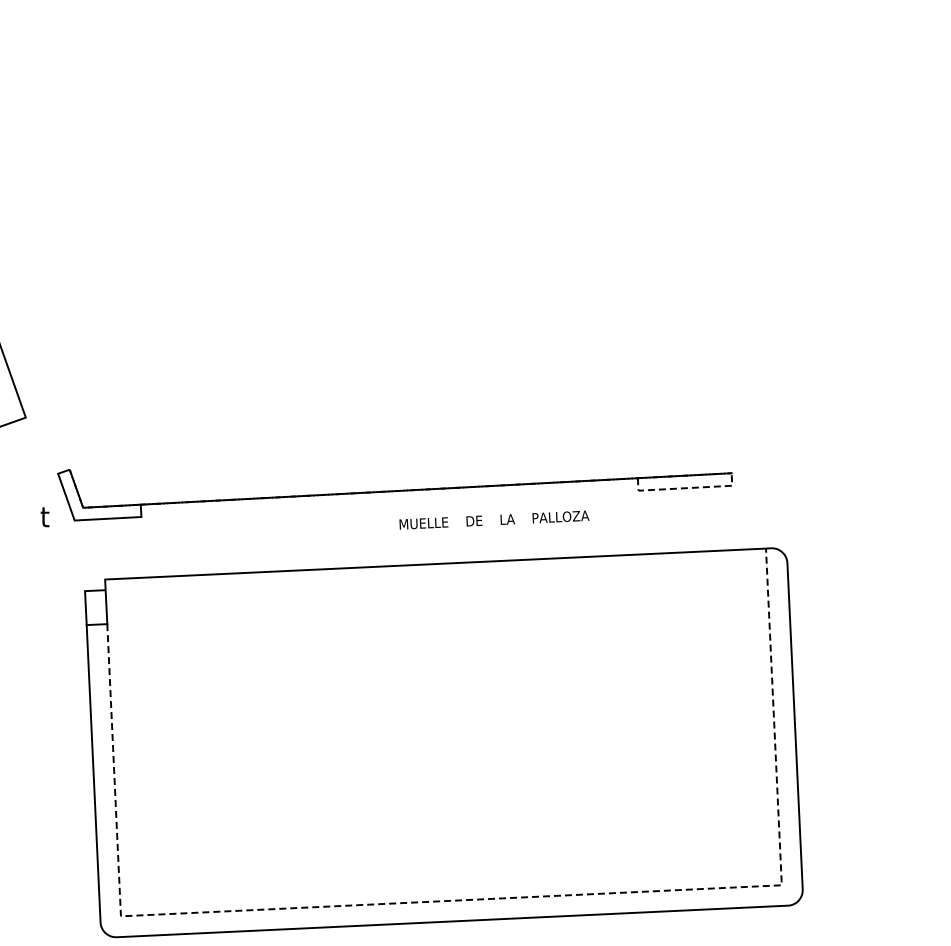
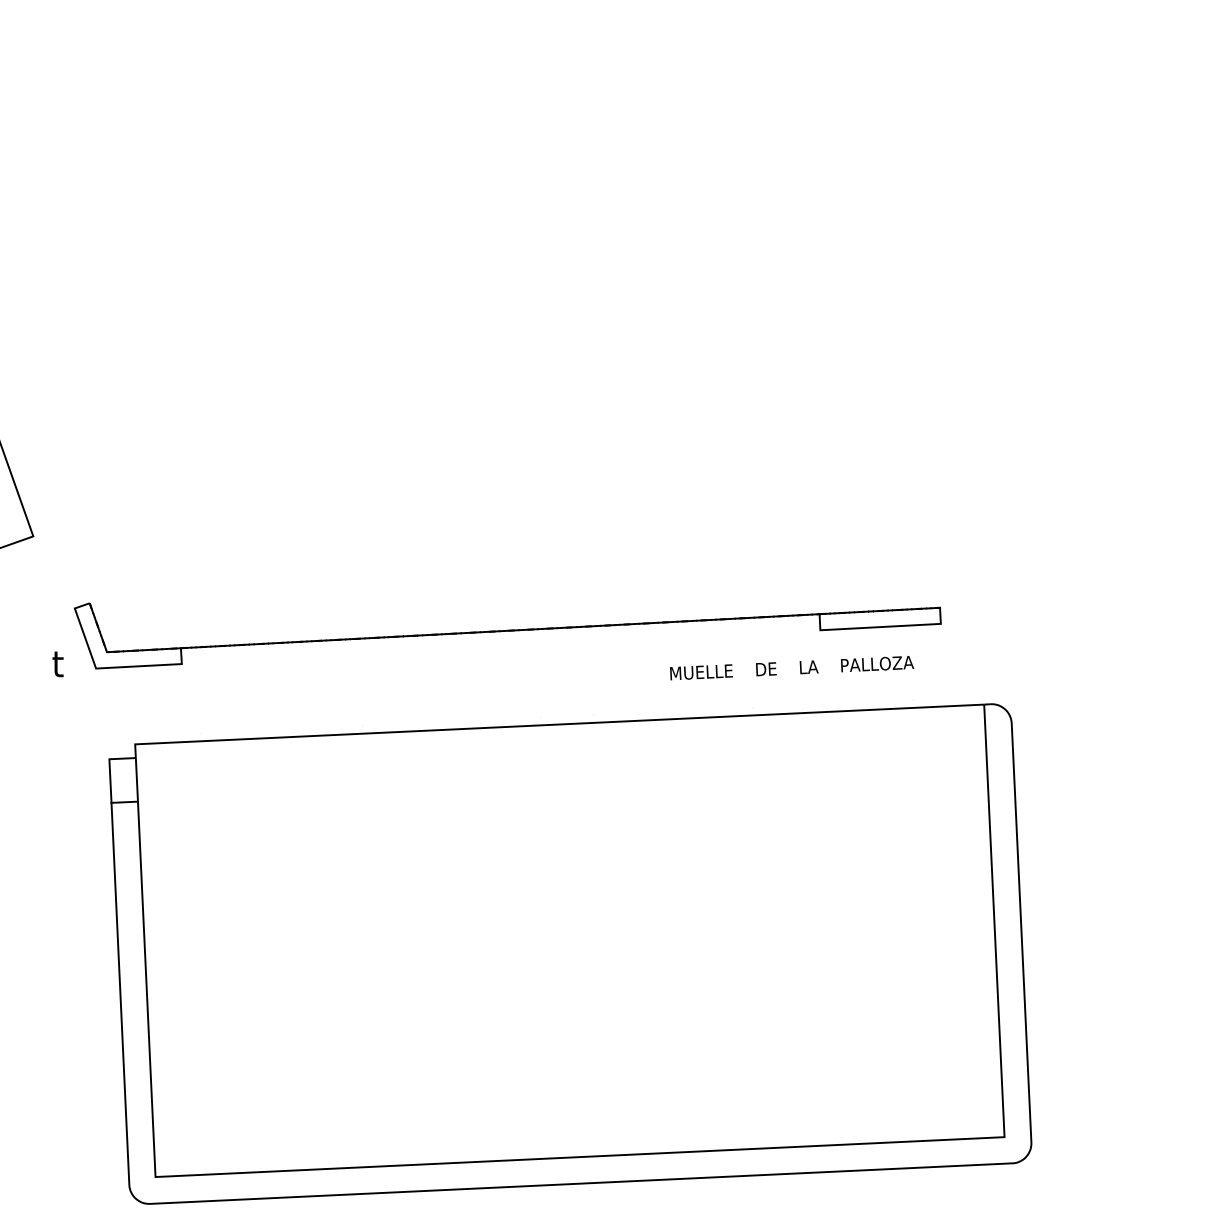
line: (685, 488) -> (880, 627), dashed -> solid
text: (494, 519) -> (792, 667), moved
line: (474, 899) -> (609, 1155), dashed -> solid

